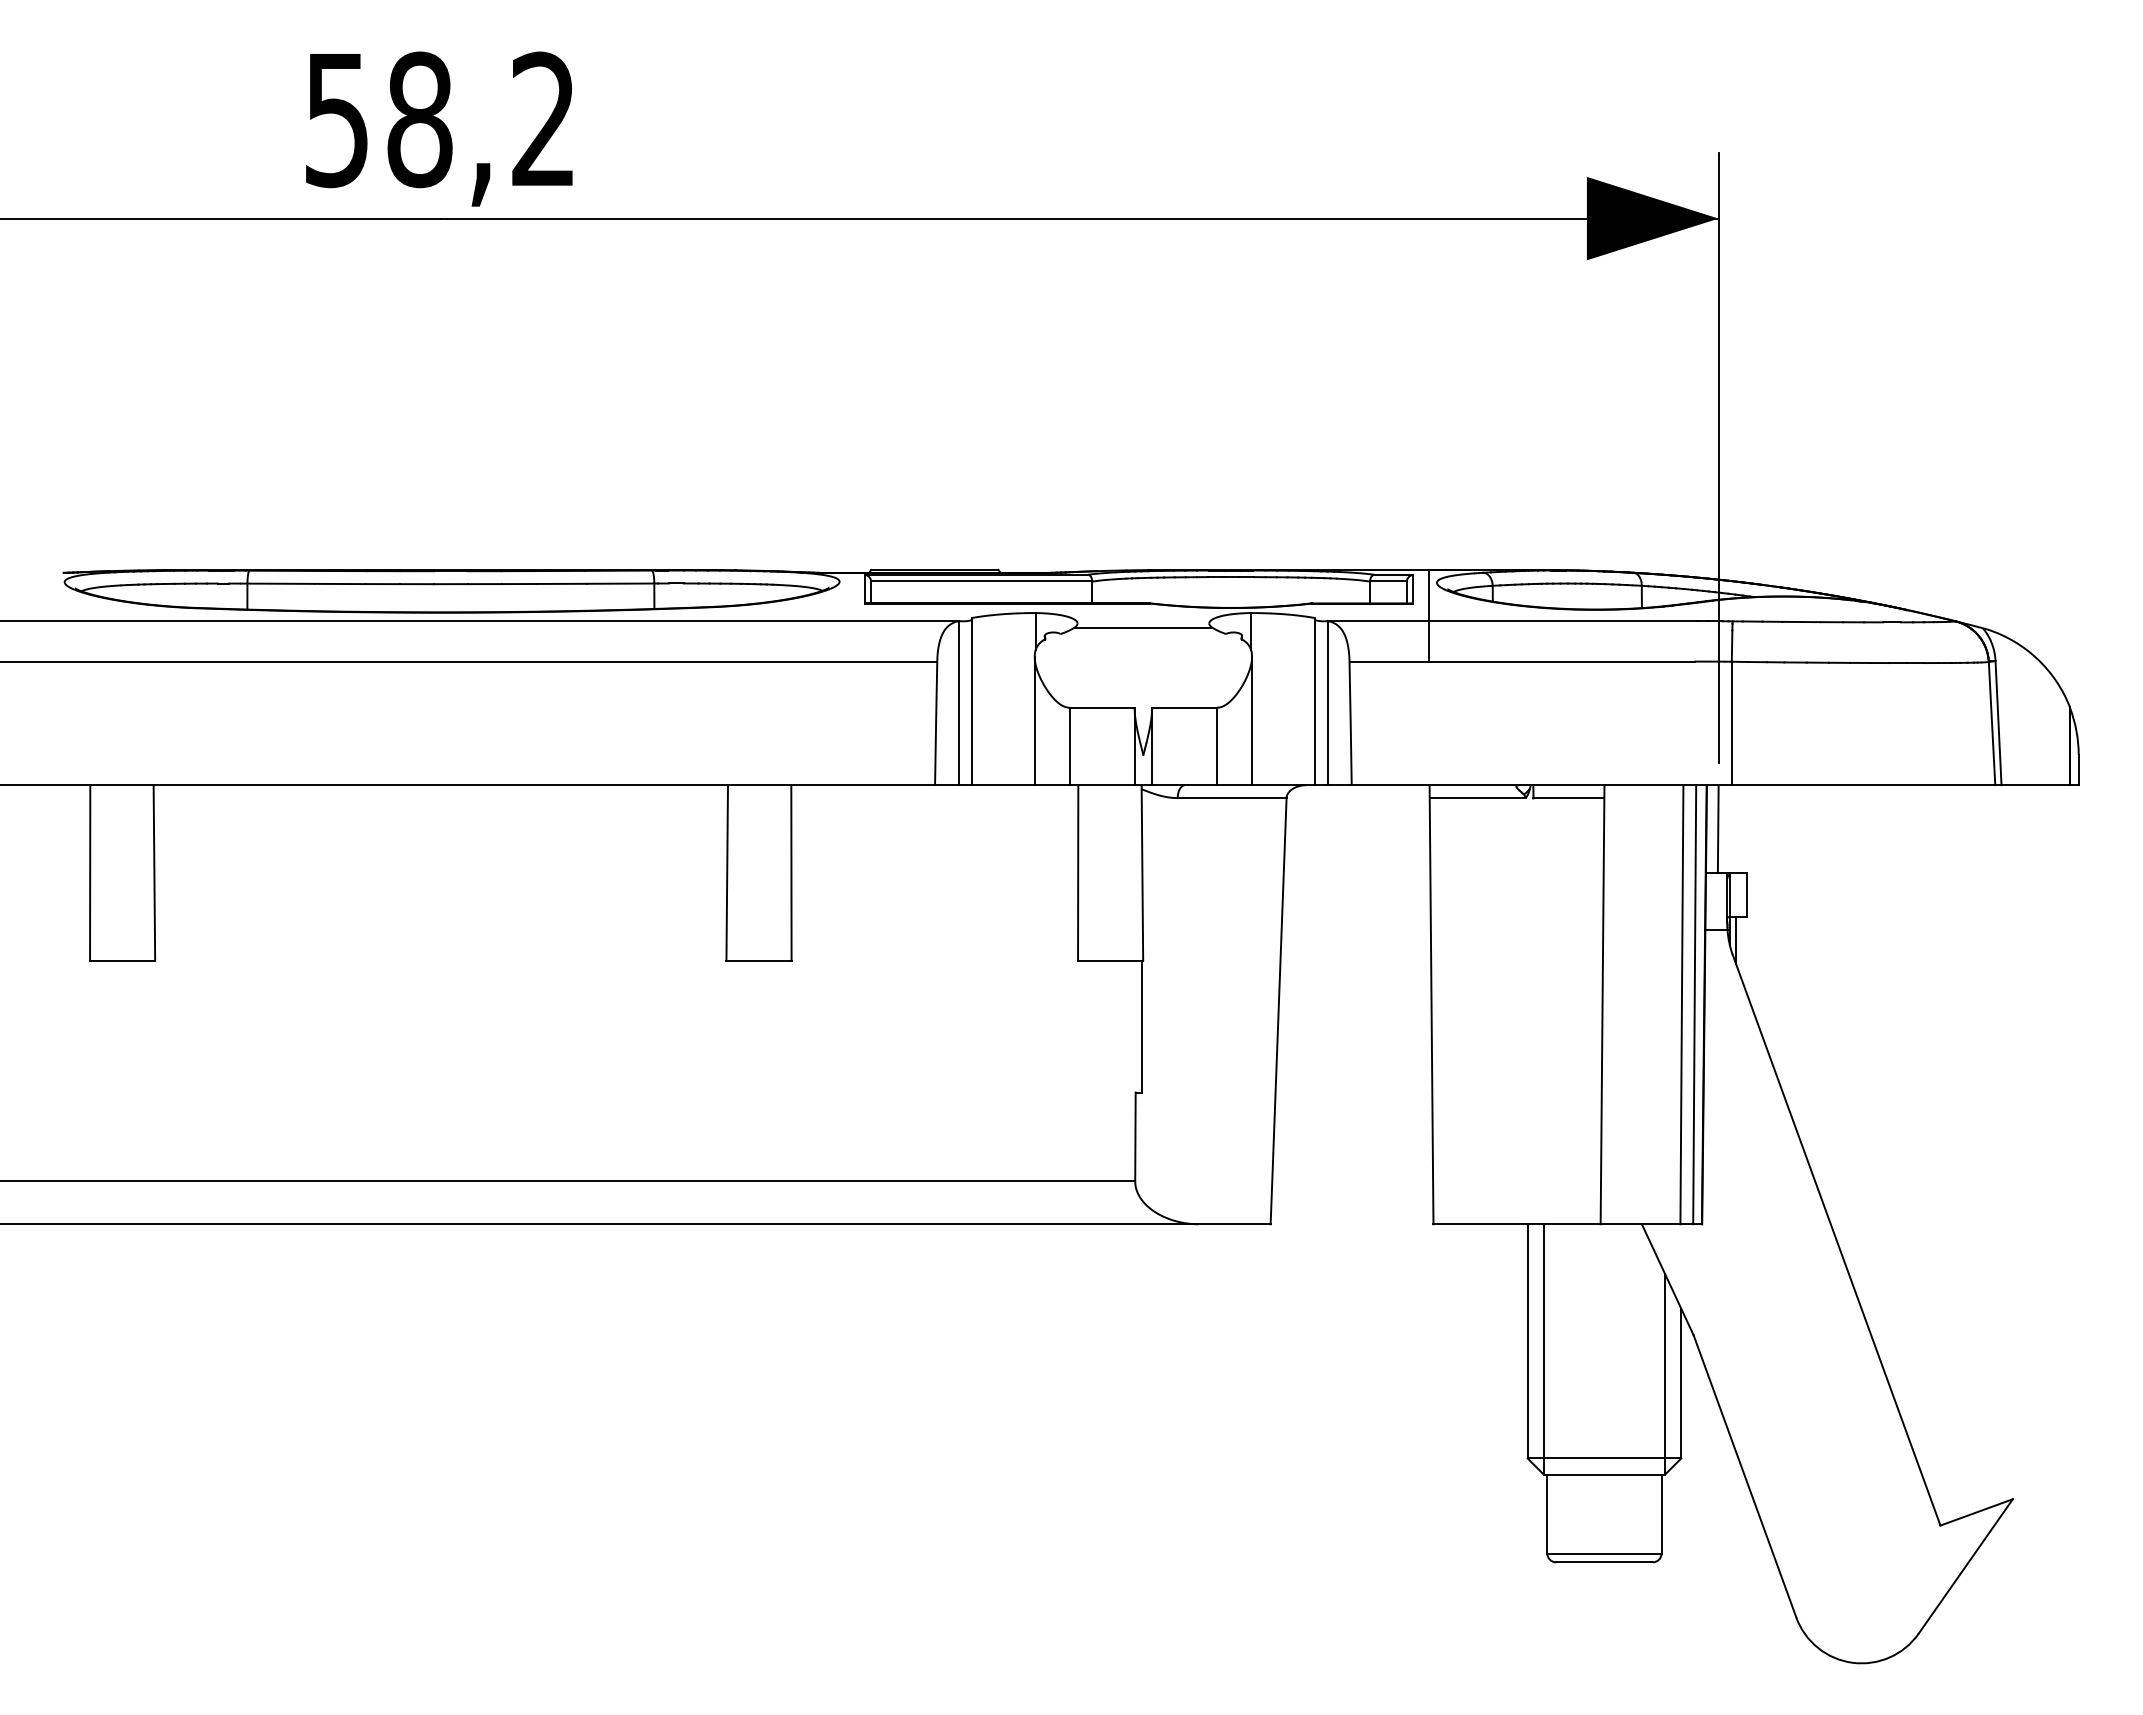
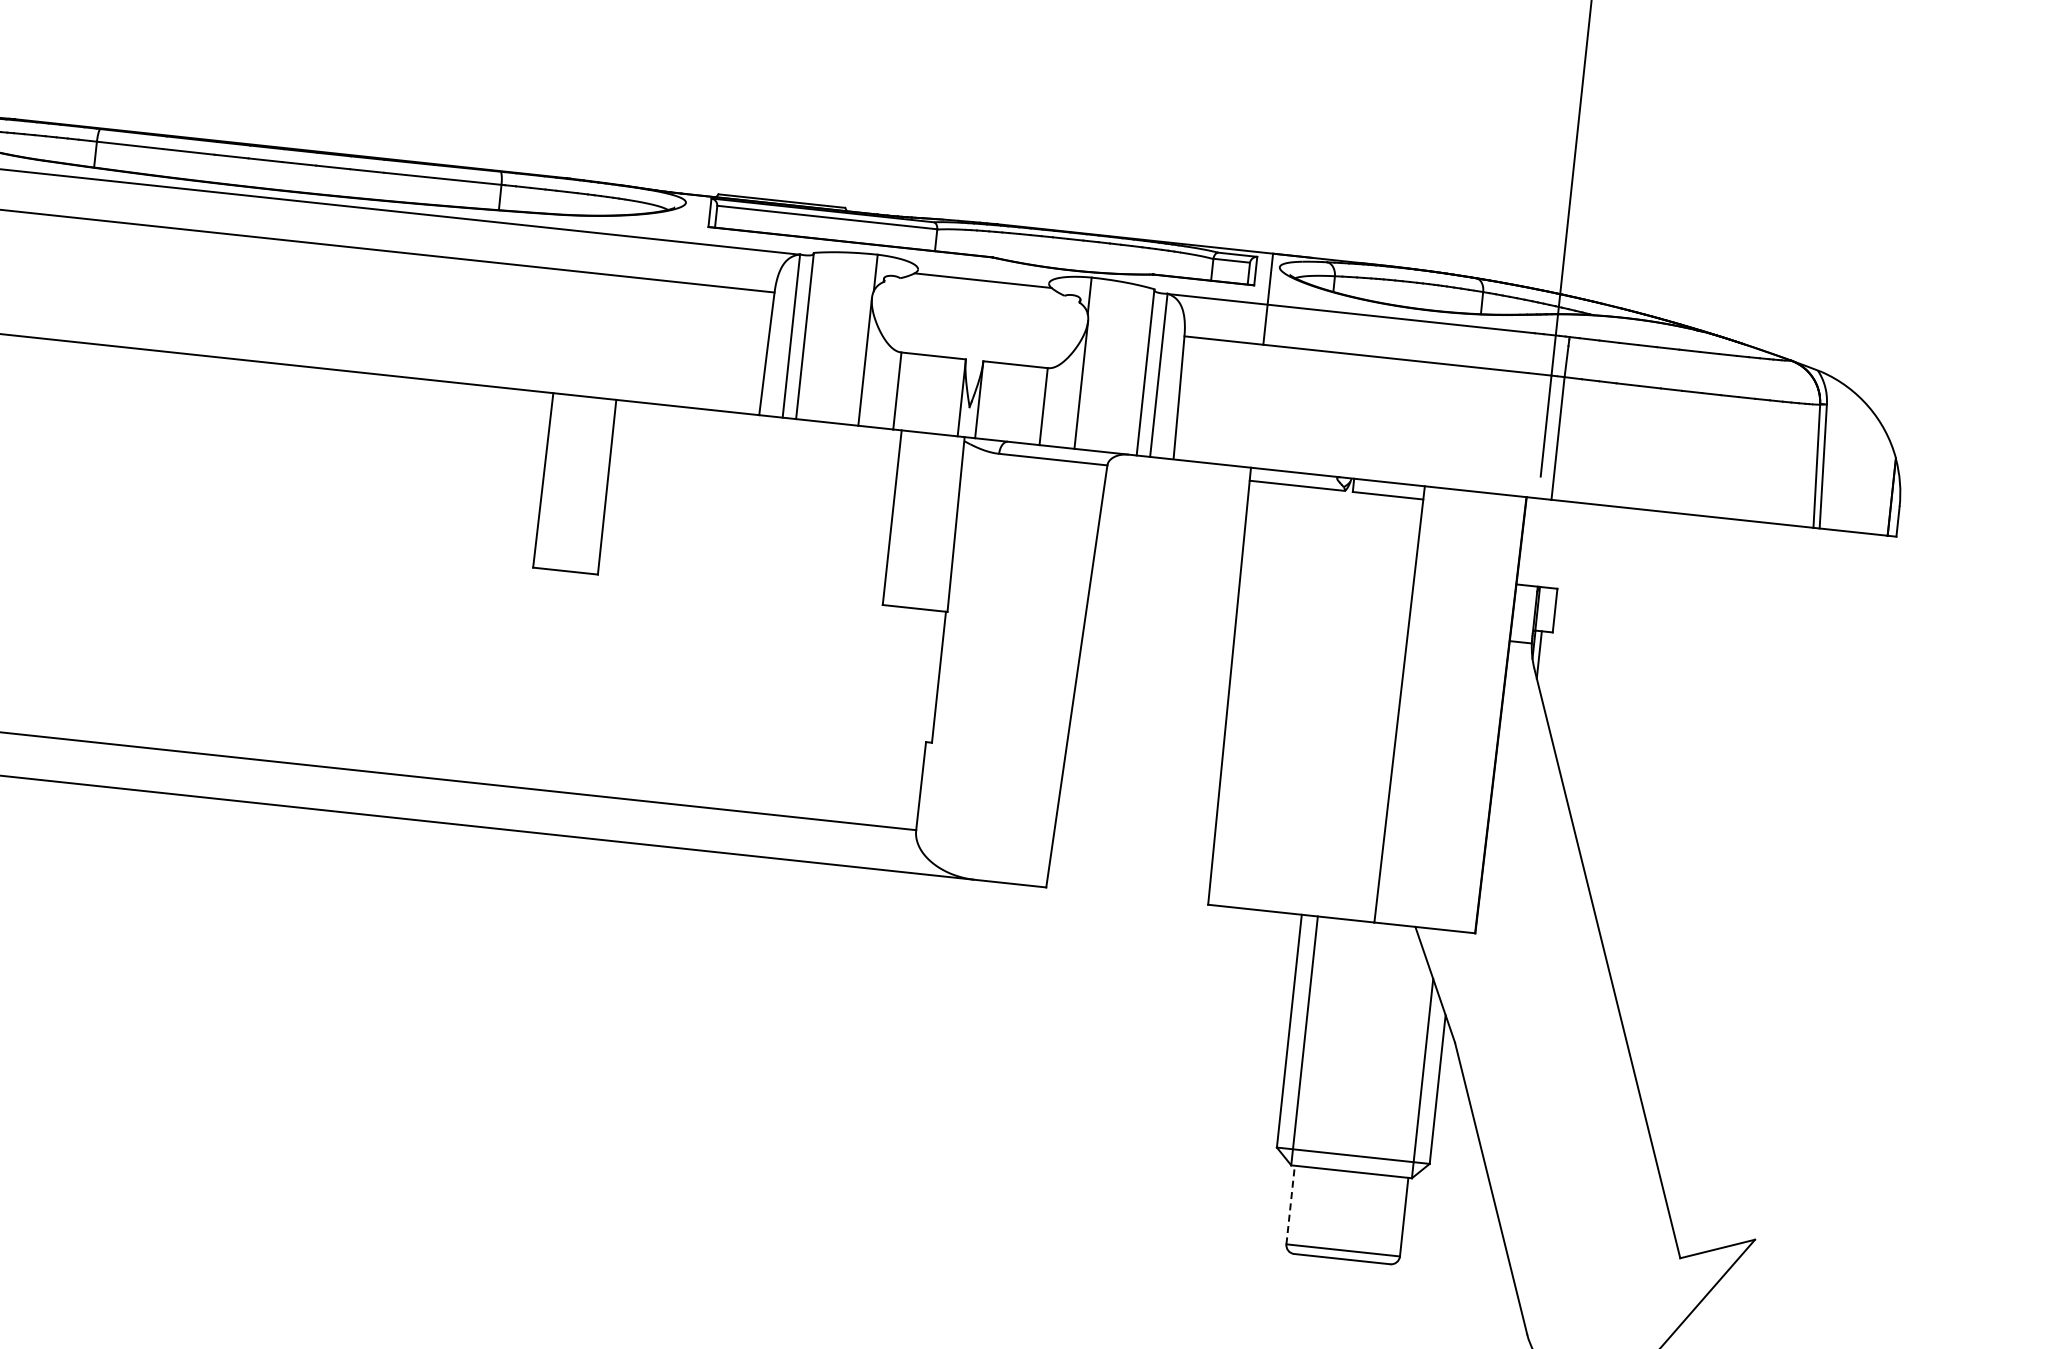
line: (1717, 828) -> (1532, 541), removed
line: (1681, 1004) -> (1478, 712), removed
line: (1694, 1004) -> (1491, 713), removed
line: (1547, 1514) -> (1290, 1205), solid -> dashed

